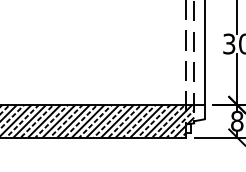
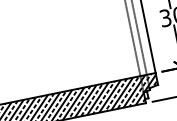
hatch: (199, 111) -> (152, 79), added

